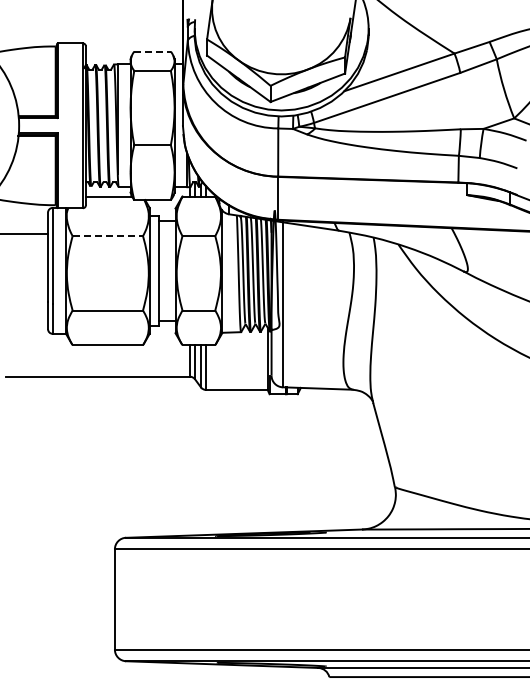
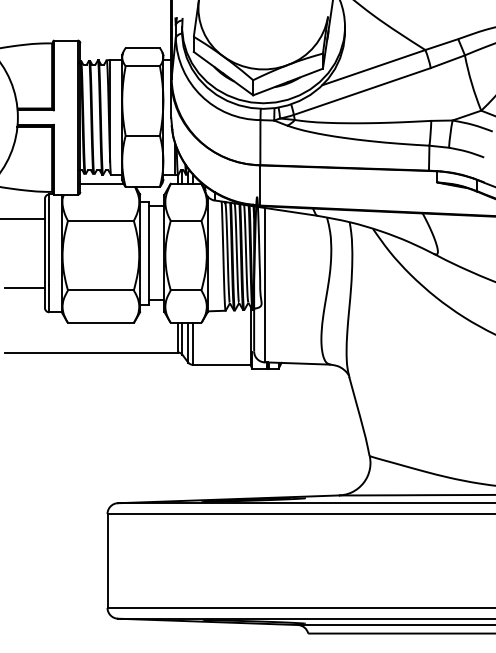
line: (153, 51) -> (143, 48), dashed -> solid
line: (108, 236) -> (101, 221), dashed -> solid
line: (26, 307) -> (24, 287), added

